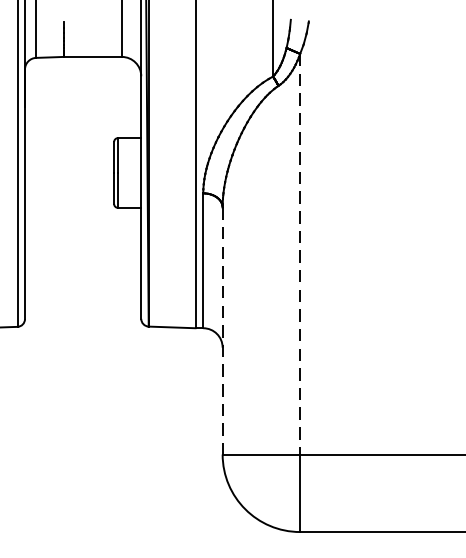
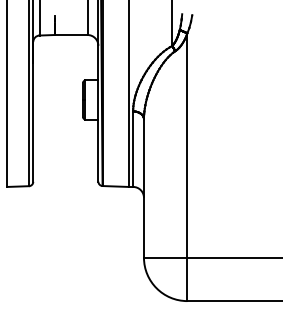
line: (300, 256) -> (187, 146), dashed -> solid
line: (221, 330) -> (143, 188), dashed -> solid

